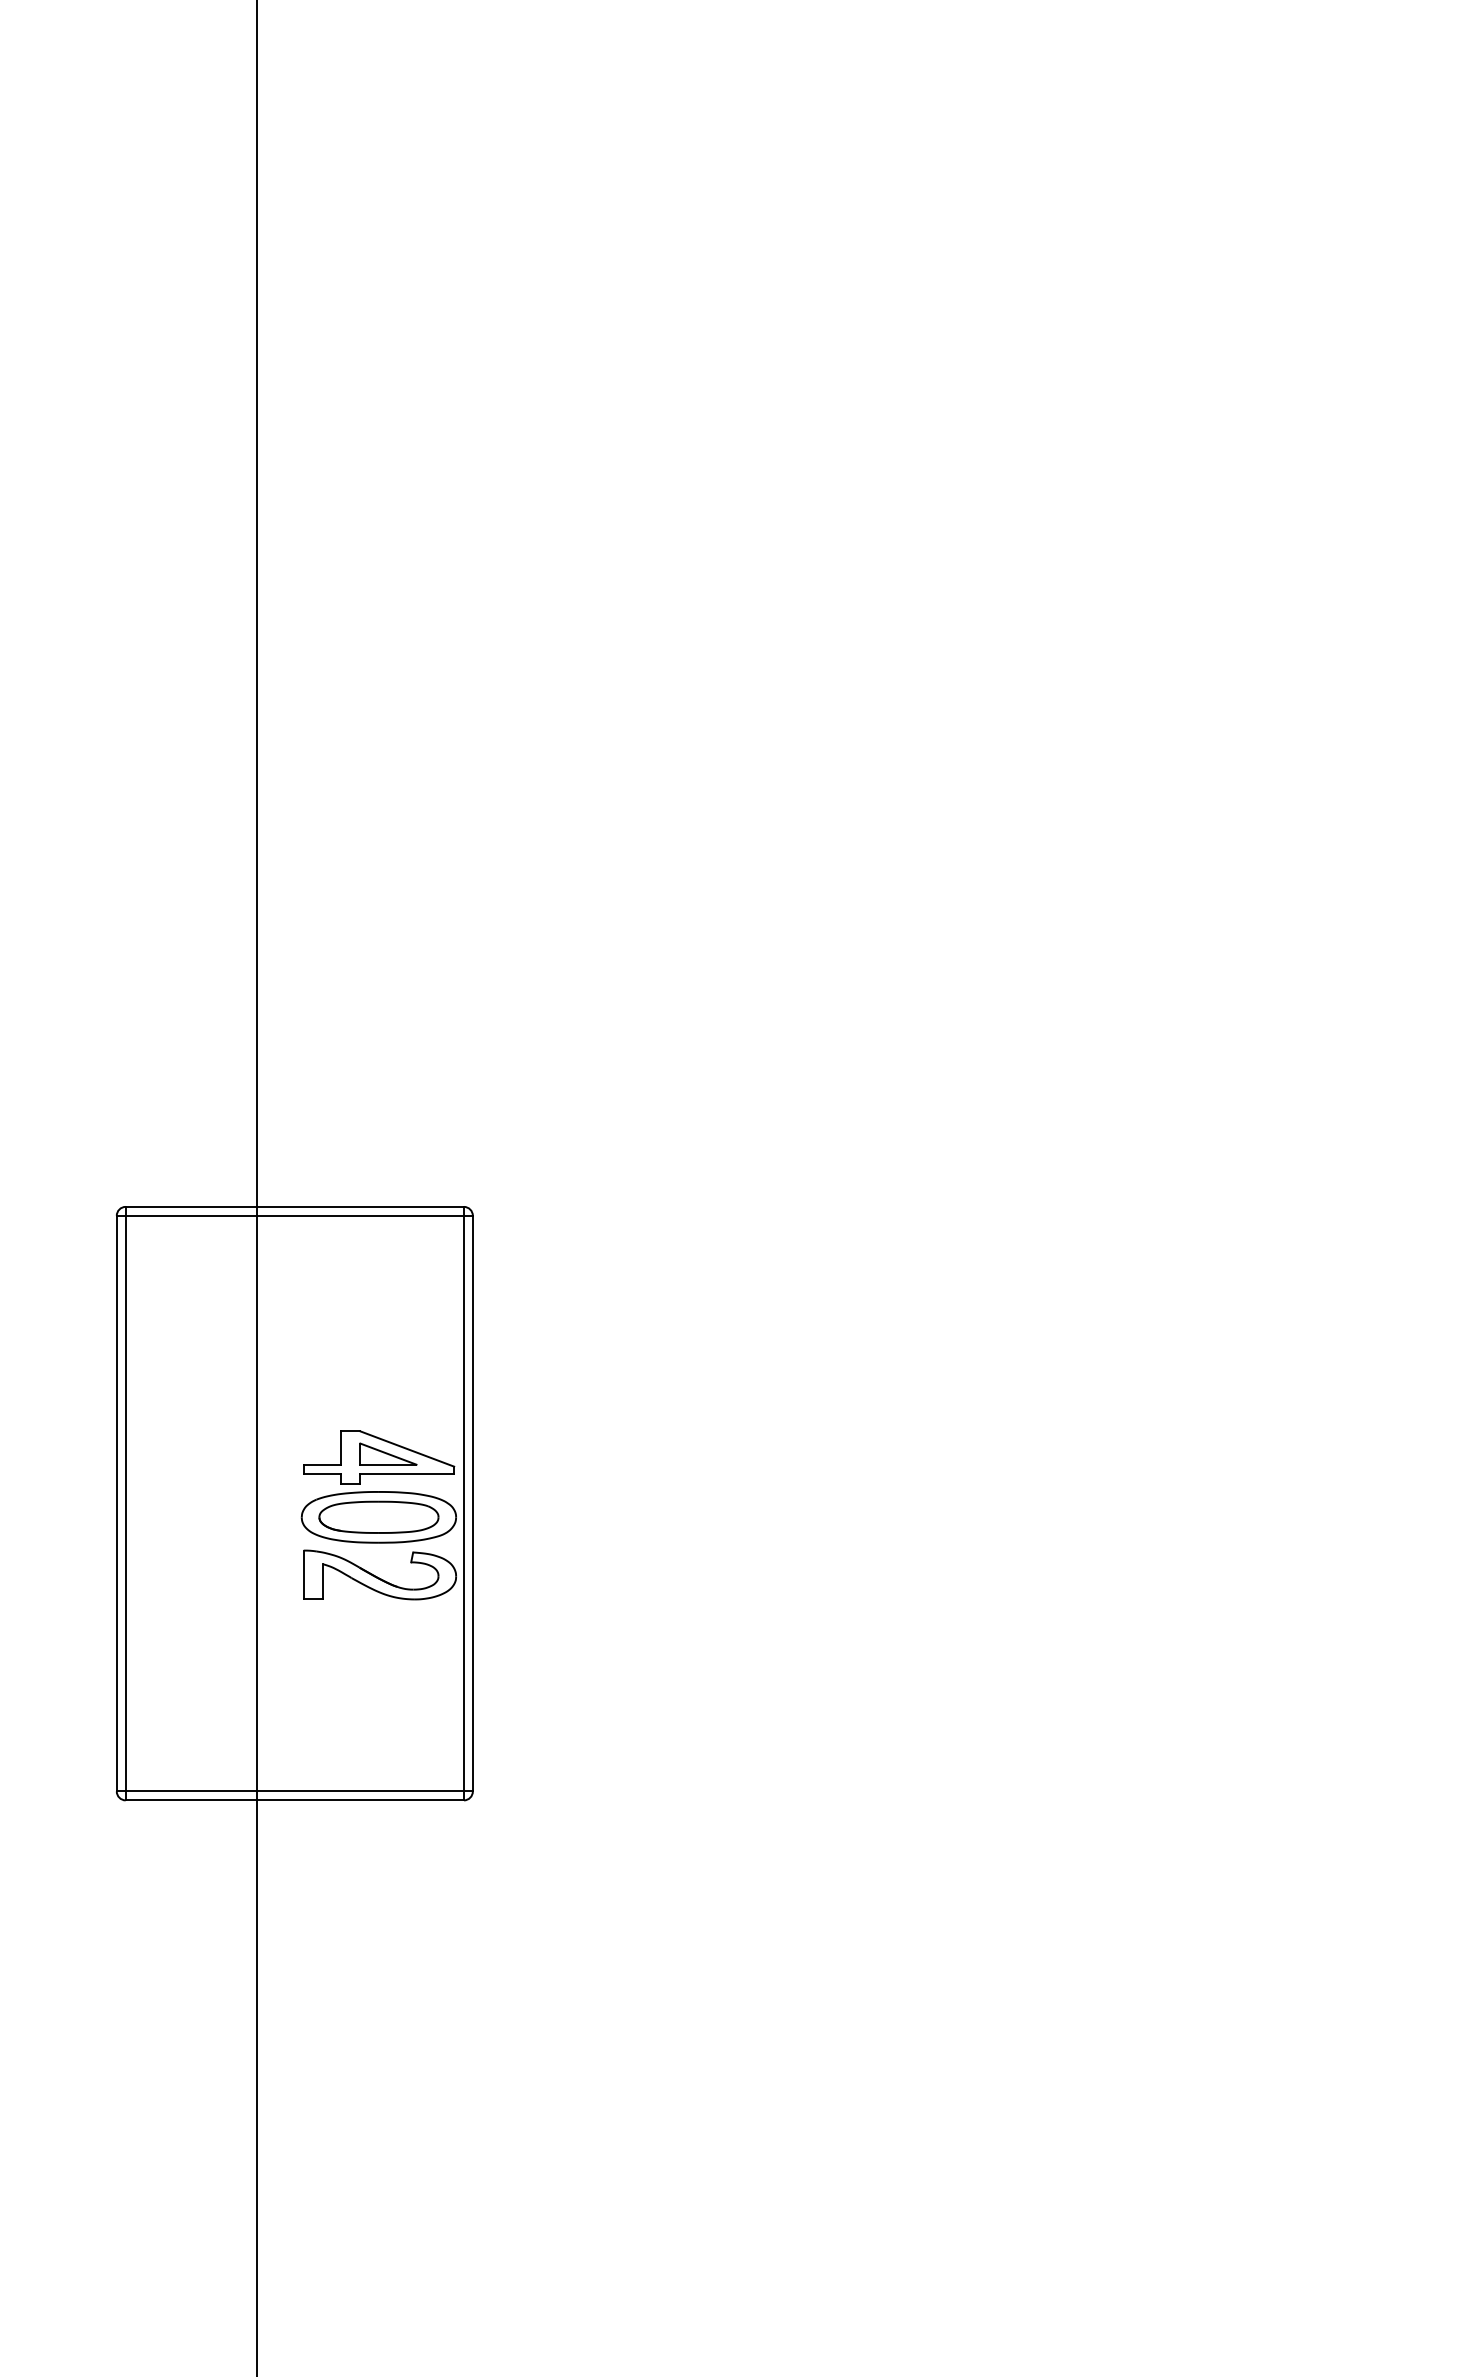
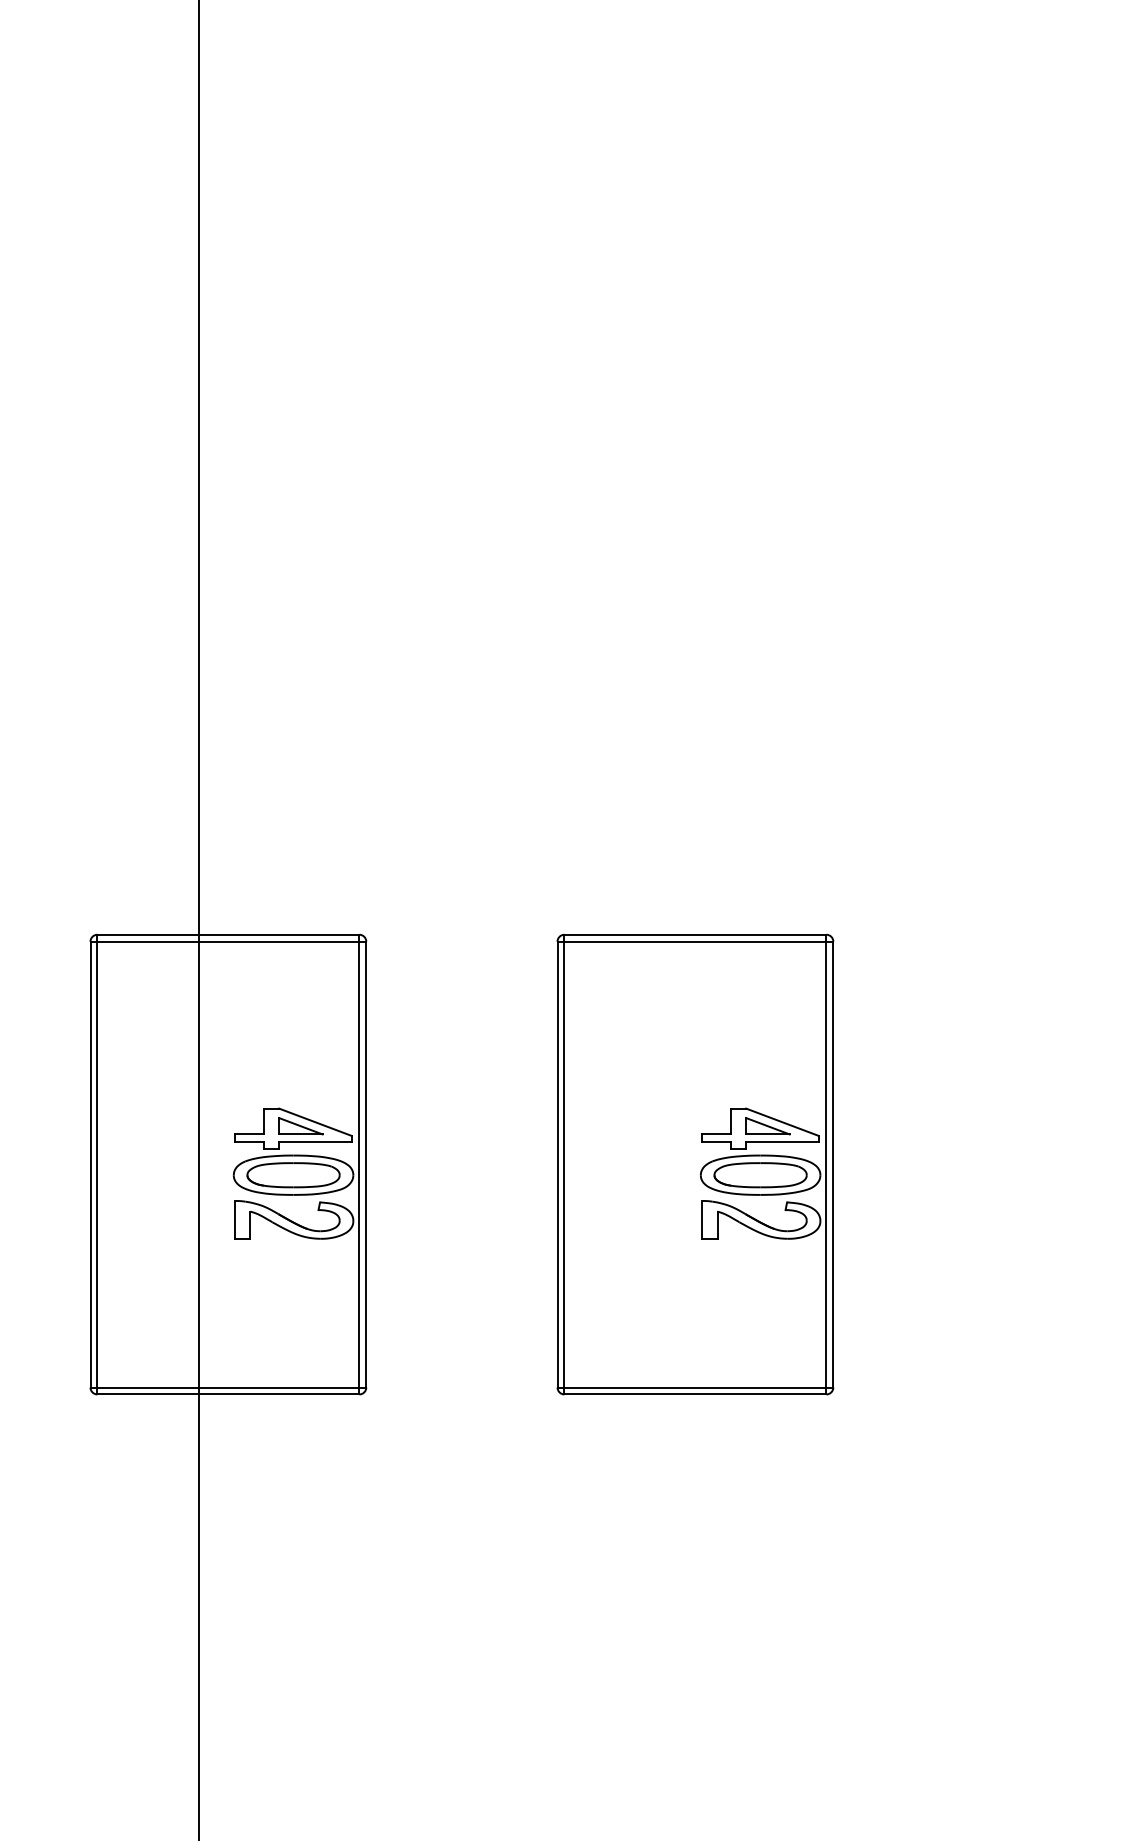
part: (897, 1503) -> (695, 1164), added

